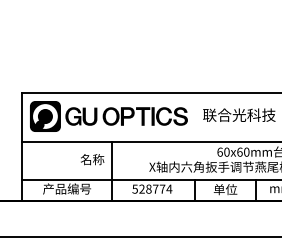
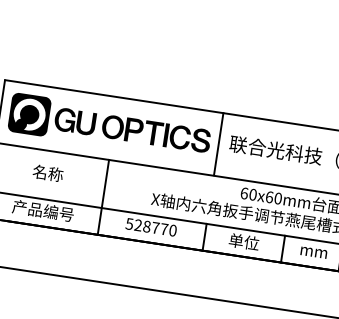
line: (194, 116) -> (218, 143), added
text: (92, 159) -> (48, 173), moved
text: (169, 188) -> (173, 229), 528774 -> 528770

